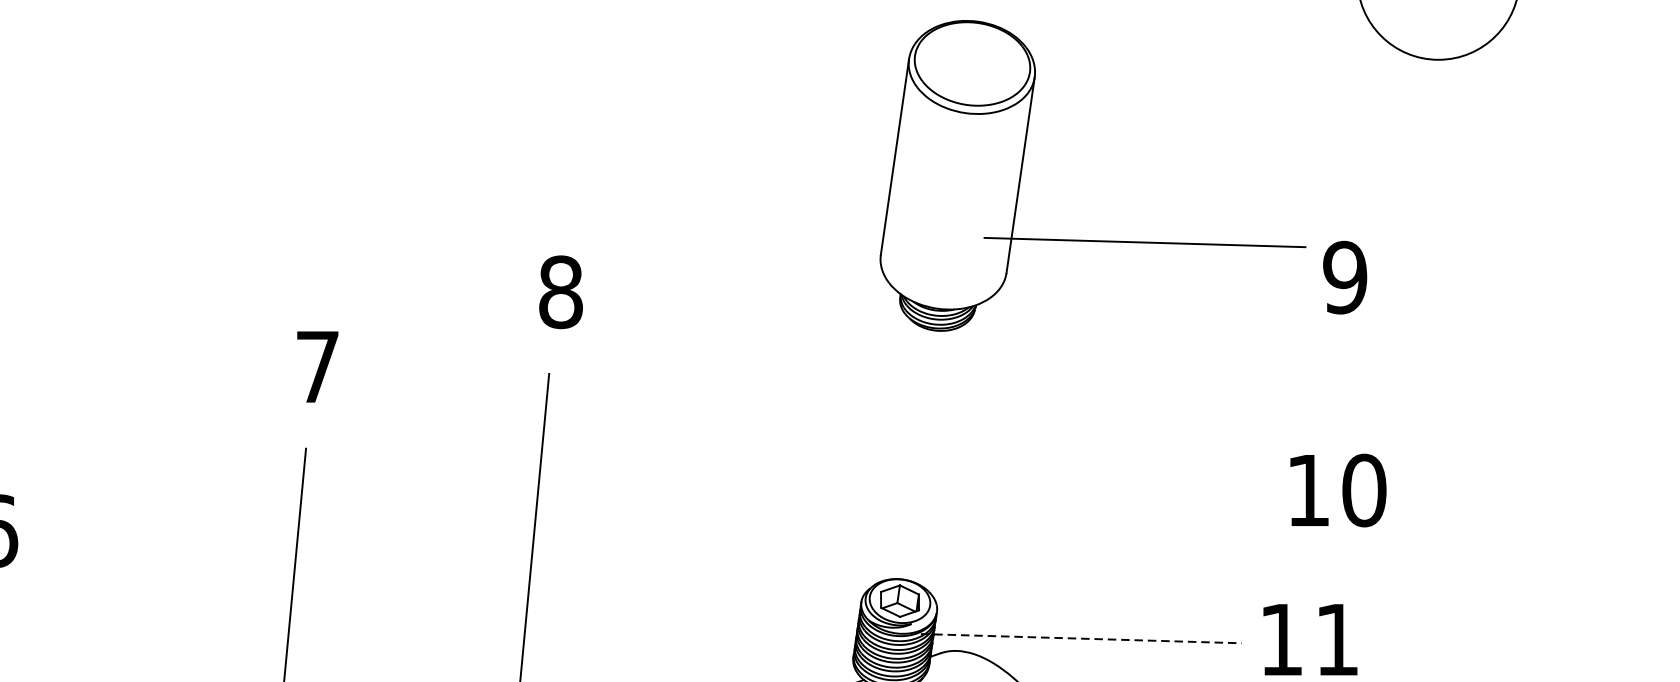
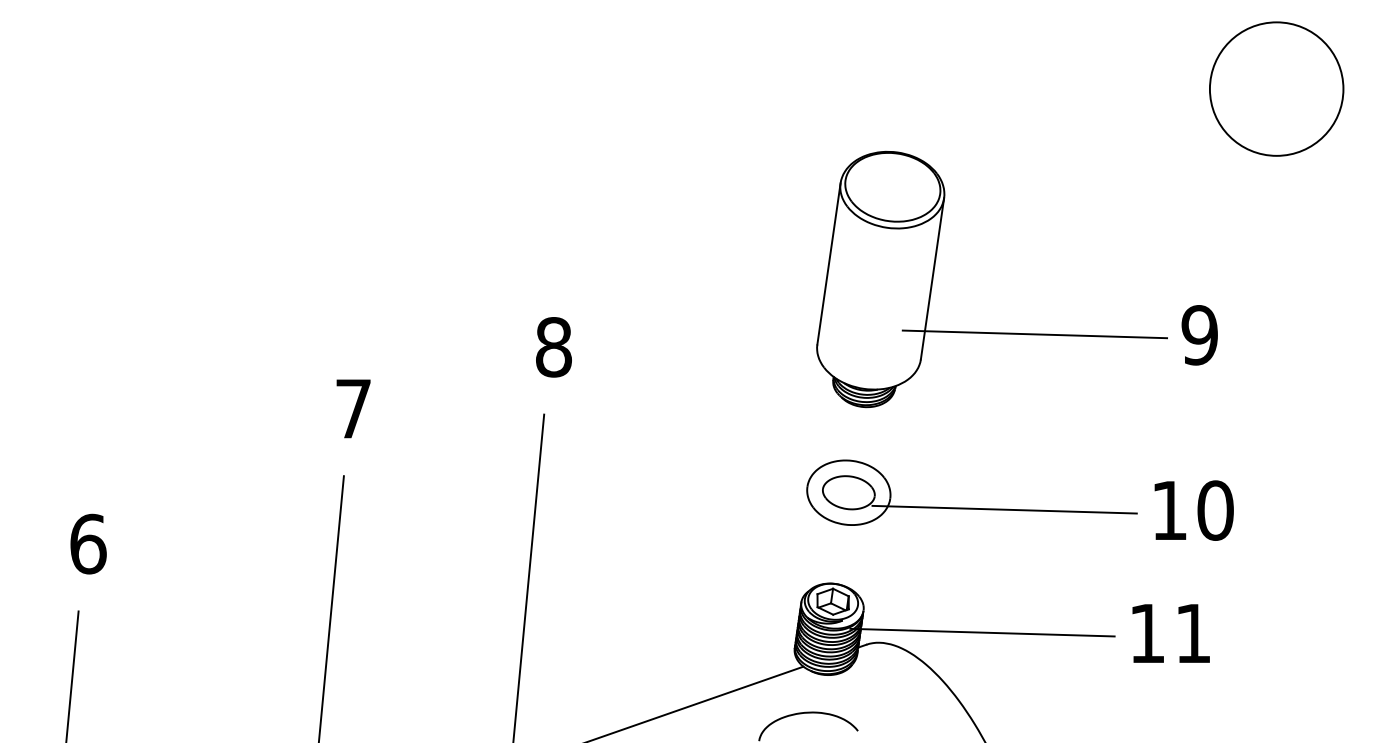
part: (1080, 239) -> (981, 331), moved
part: (1067, 486) -> (971, 507), added
line: (1081, 638) -> (982, 632), dashed -> solid

